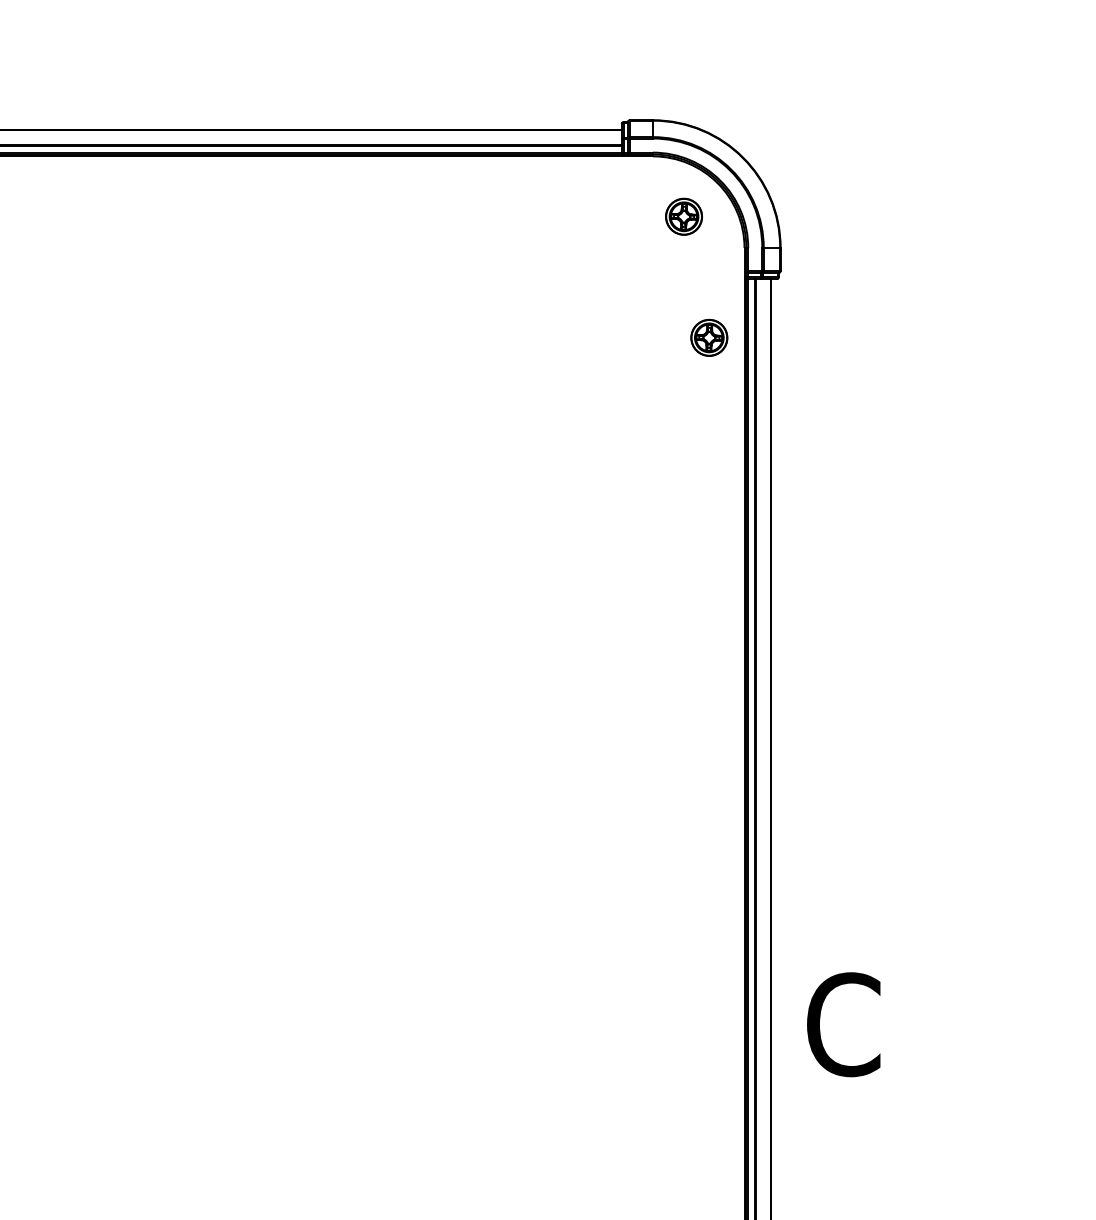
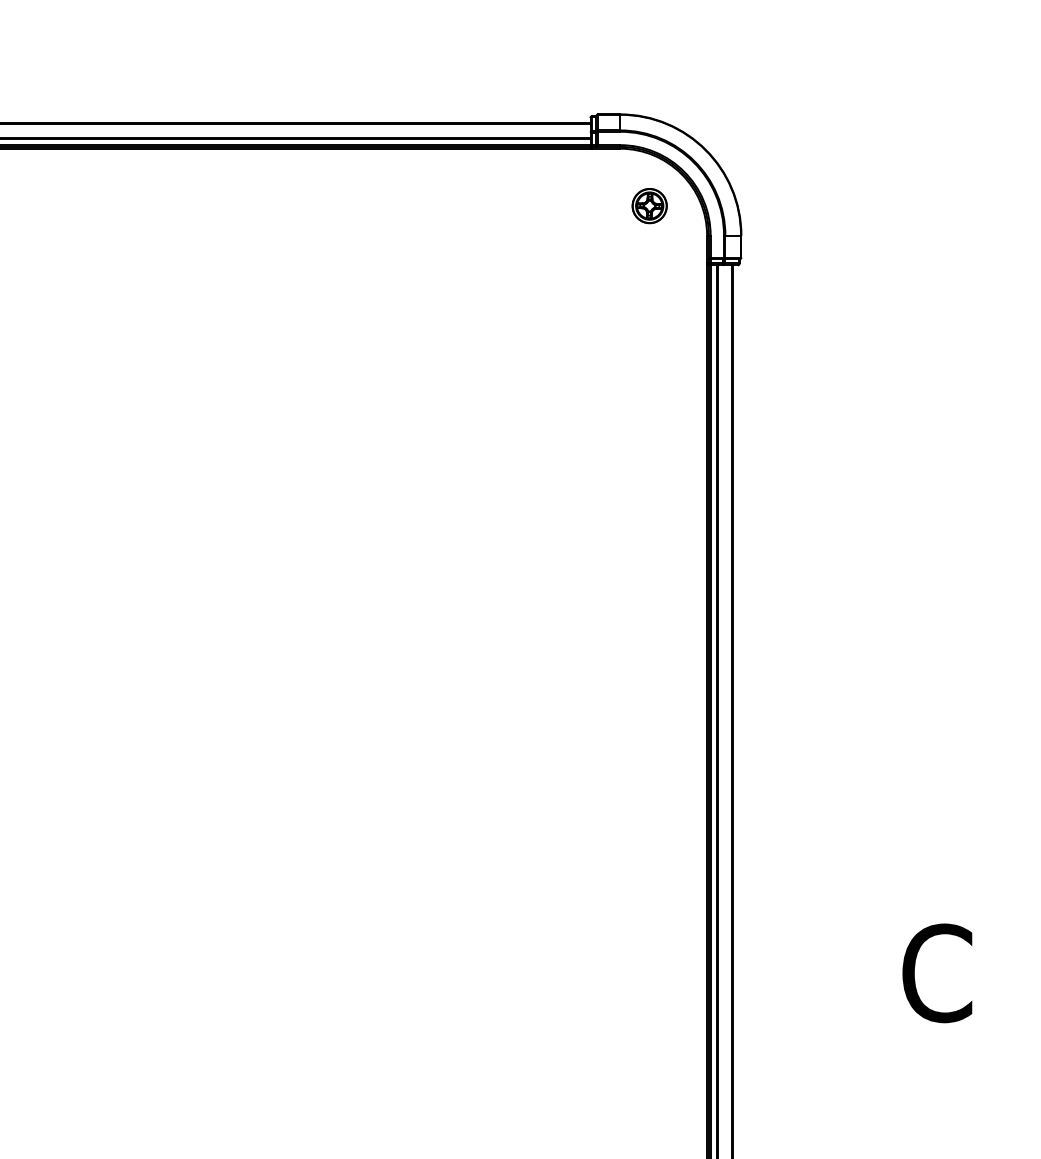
part: (709, 338) -> (673, 321), removed
text: (843, 1024) -> (937, 973), moved

